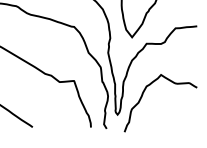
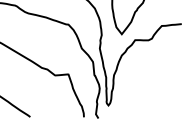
curve: (142, 97) -> (131, 89), removed

